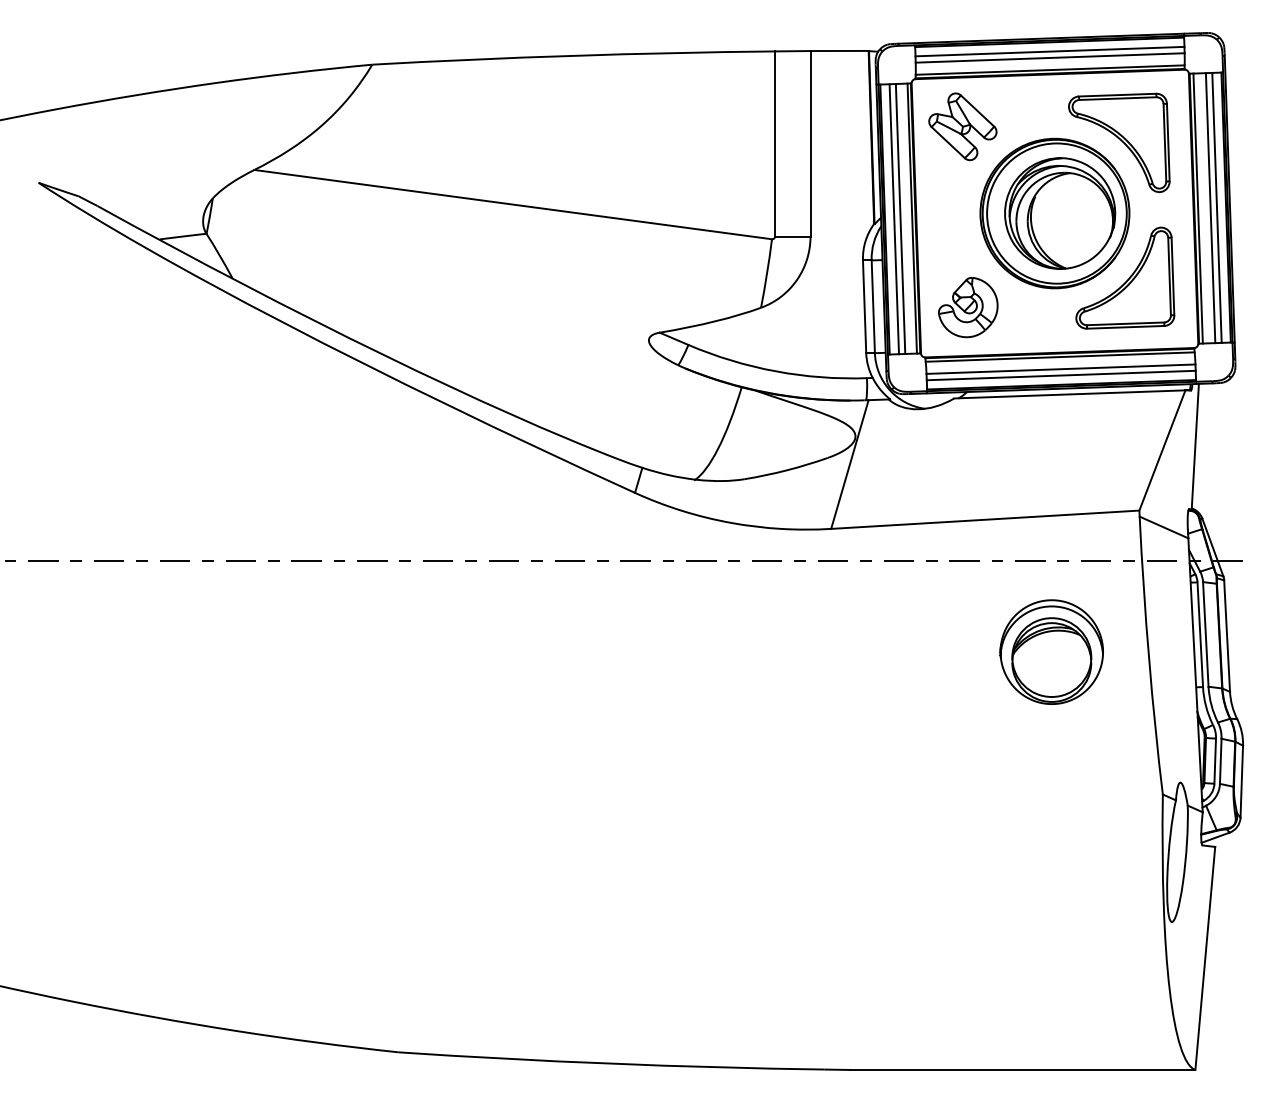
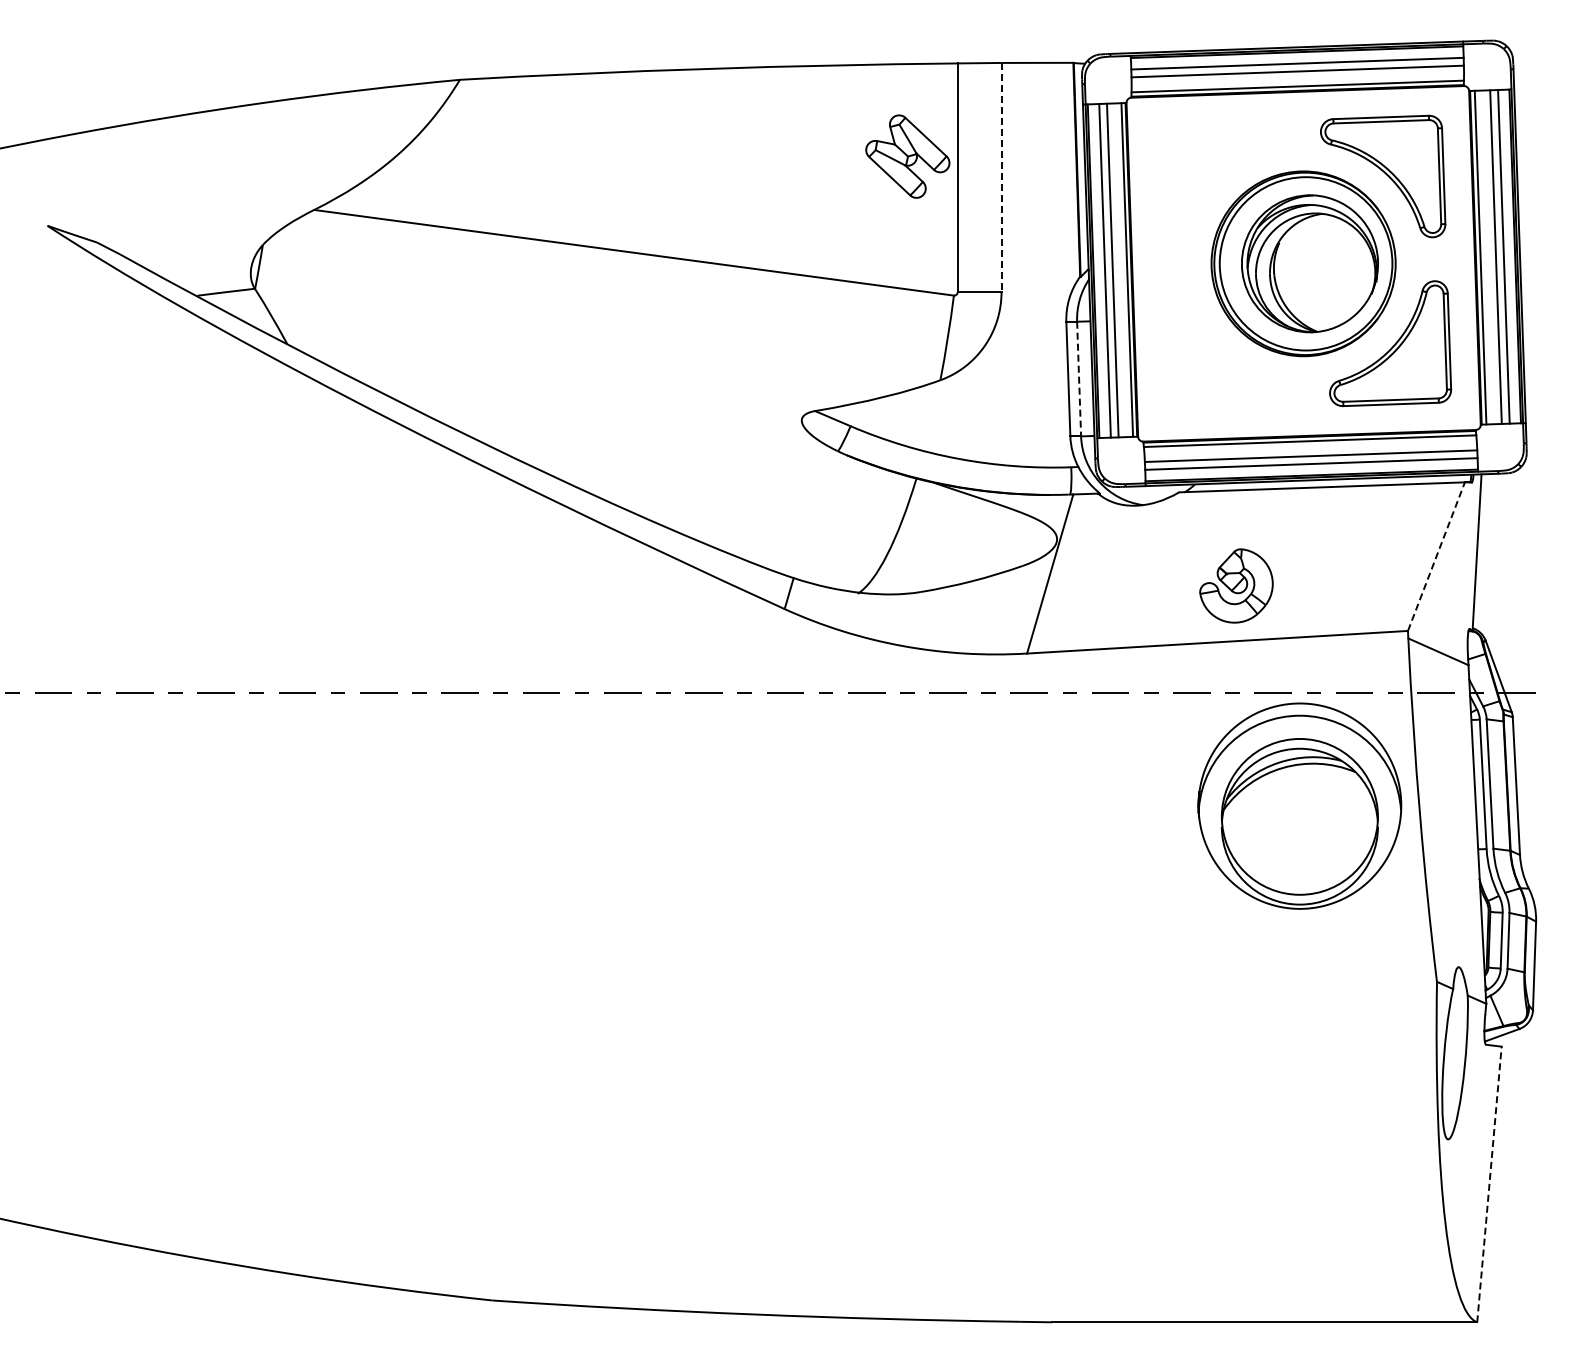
part: (962, 126) -> (907, 156), moved
line: (810, 143) -> (1001, 177), solid -> dashed
line: (873, 307) -> (1079, 379), solid -> dashed
part: (968, 307) -> (1236, 585), moved
line: (1162, 450) -> (1436, 556), solid -> dashed
part: (1051, 651) -> (1299, 805), size x1.6
line: (1205, 957) -> (1489, 1183), solid -> dashed

